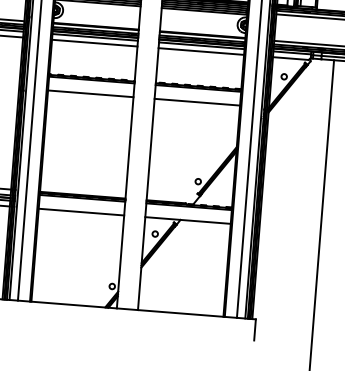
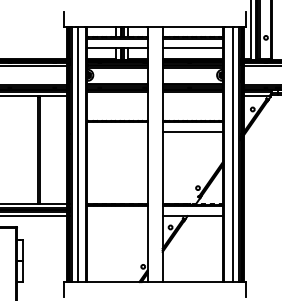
line: (94, 43) -> (117, 96), removed
line: (200, 51) -> (192, 96), removed
line: (90, 94) -> (117, 132), removed
line: (81, 212) -> (117, 216), removed

